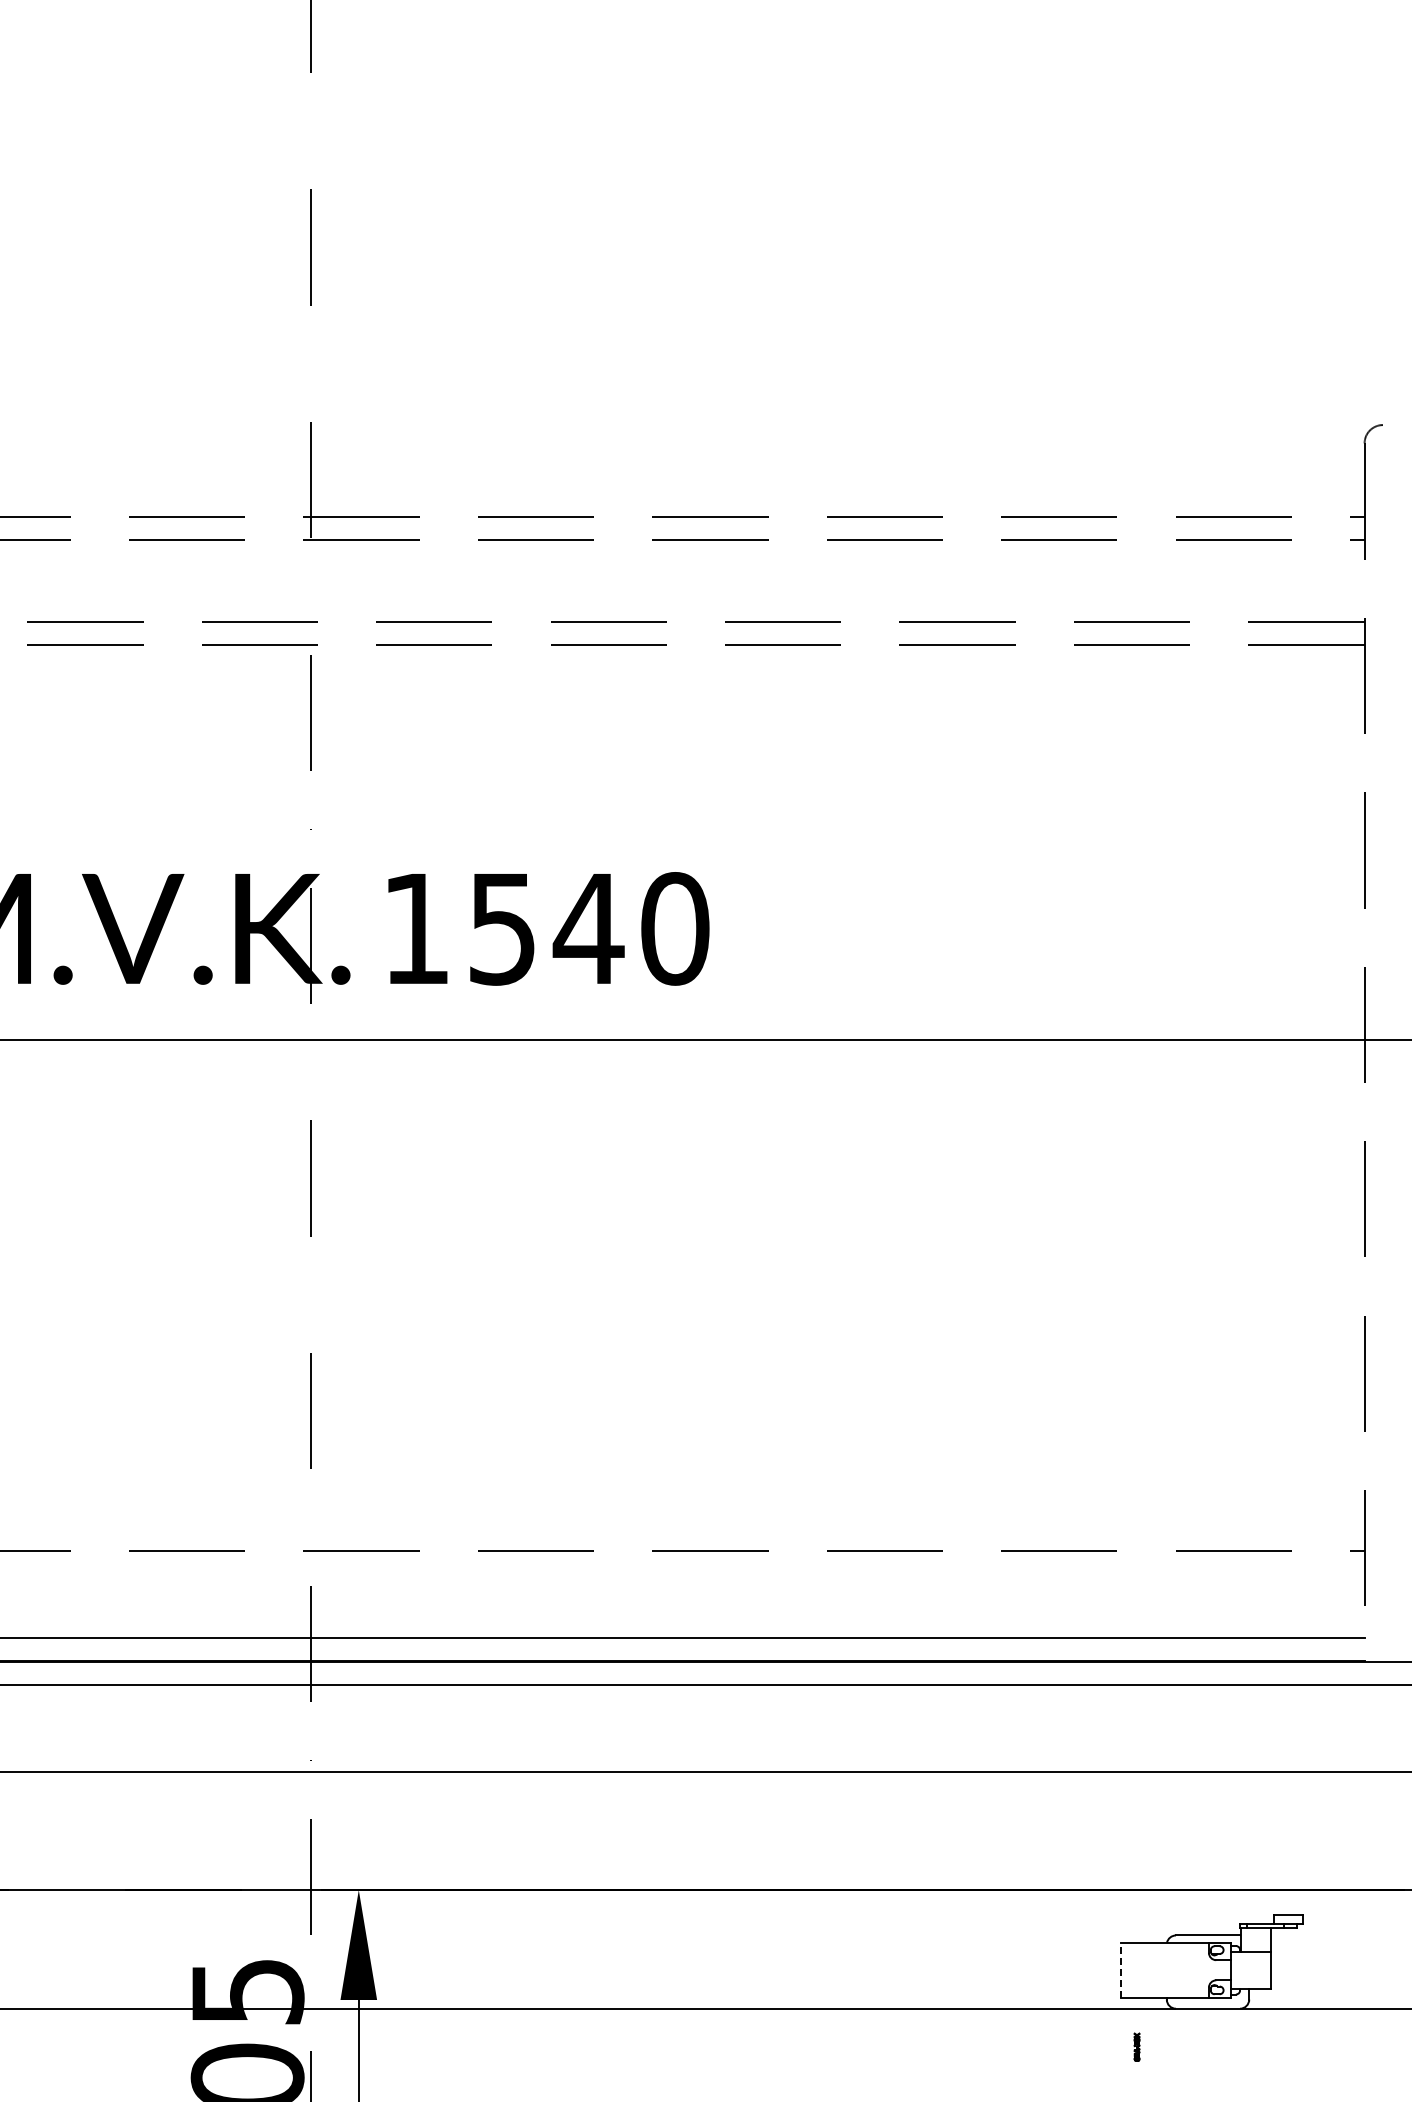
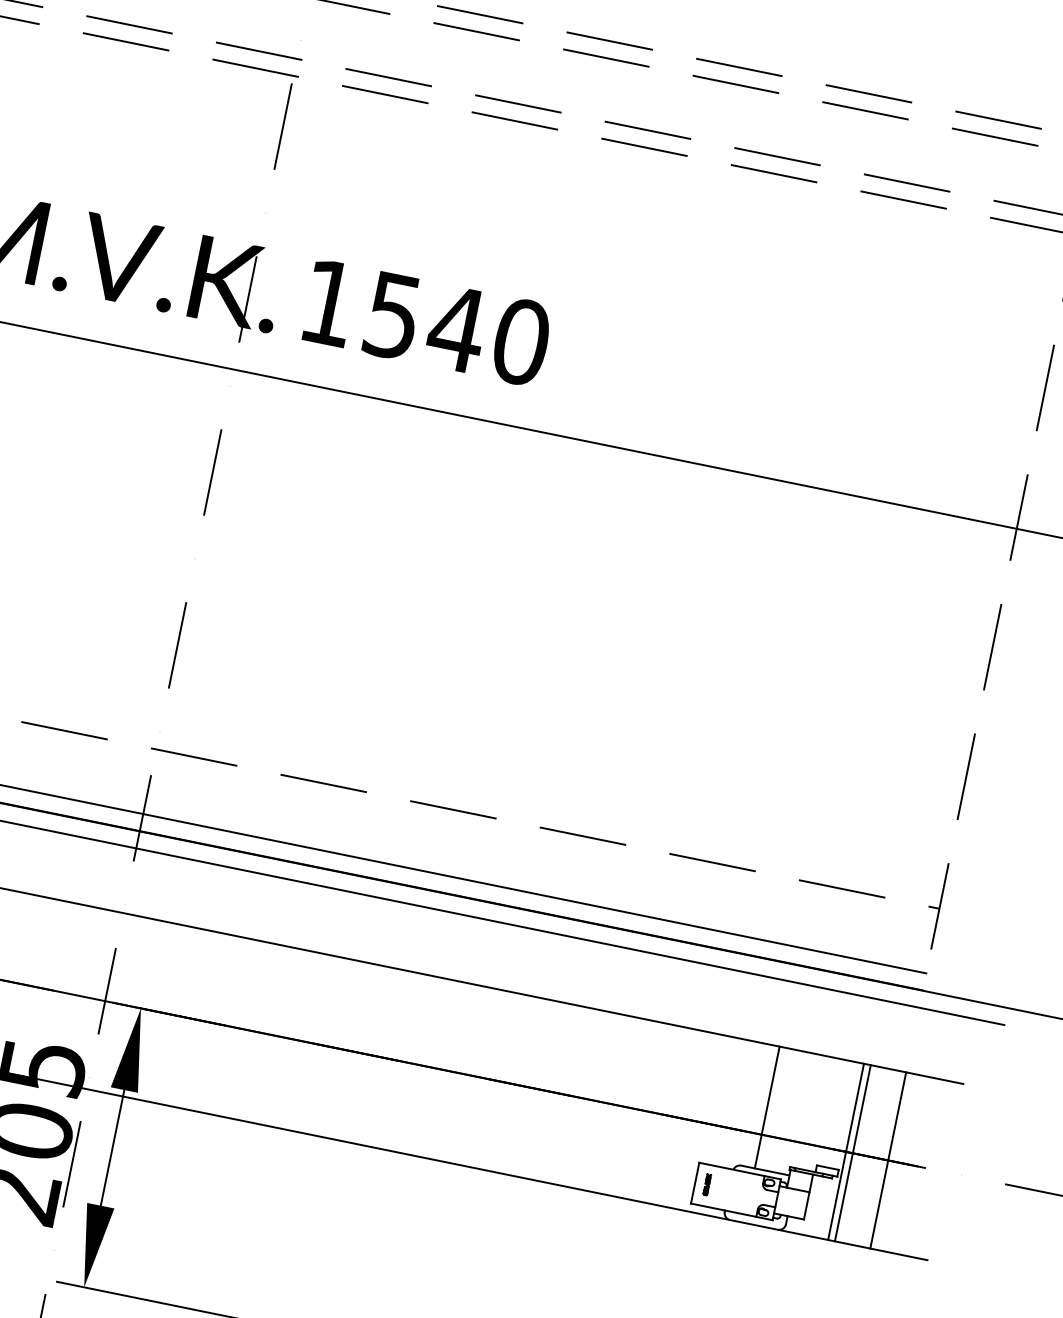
line: (1194, 1853) -> (767, 1107), added
line: (1307, 1889) -> (845, 1151), added
line: (1316, 1889) -> (852, 1152), added
line: (1364, 1889) -> (888, 1159), added
line: (1121, 1969) -> (695, 1182), dashed -> solid
part: (1136, 2046) -> (706, 1184), moved

